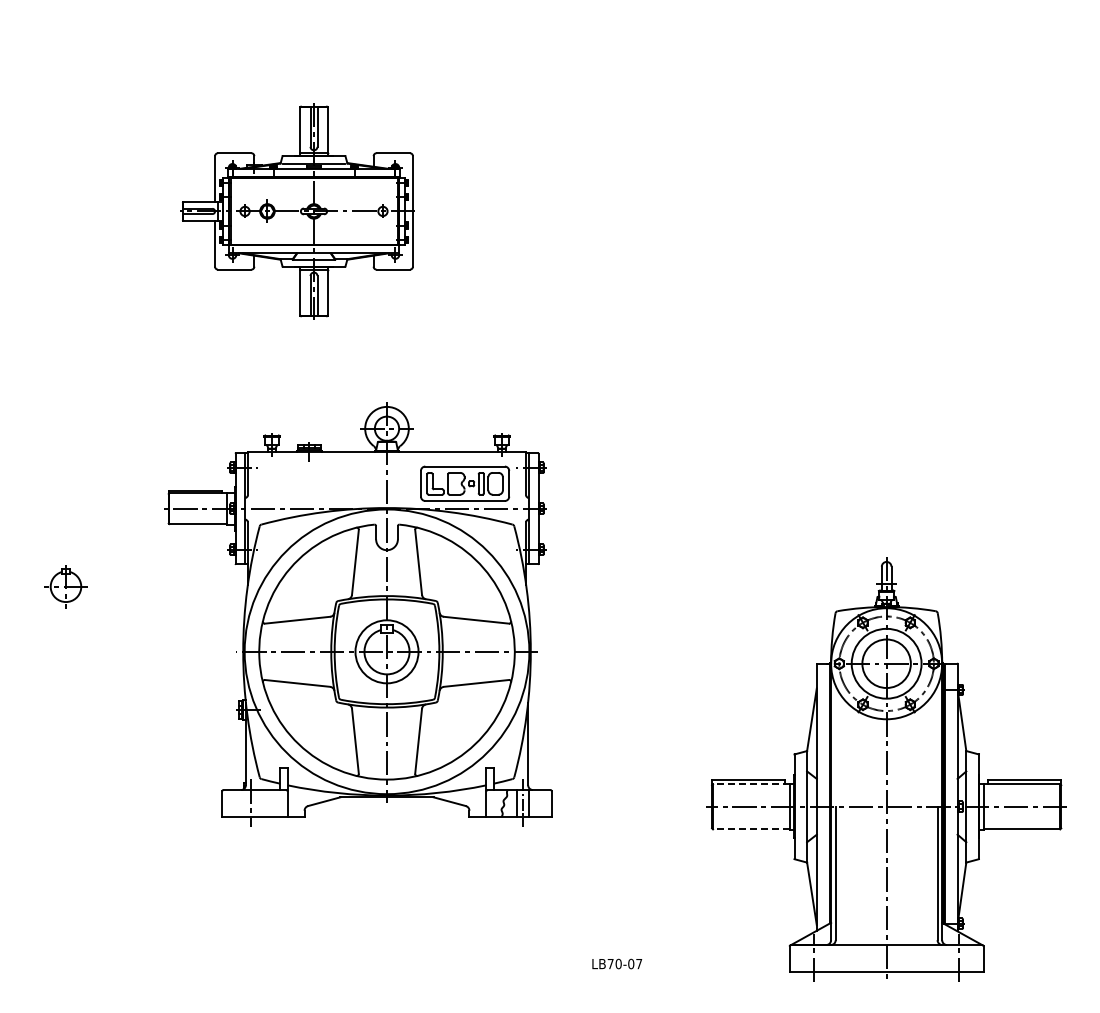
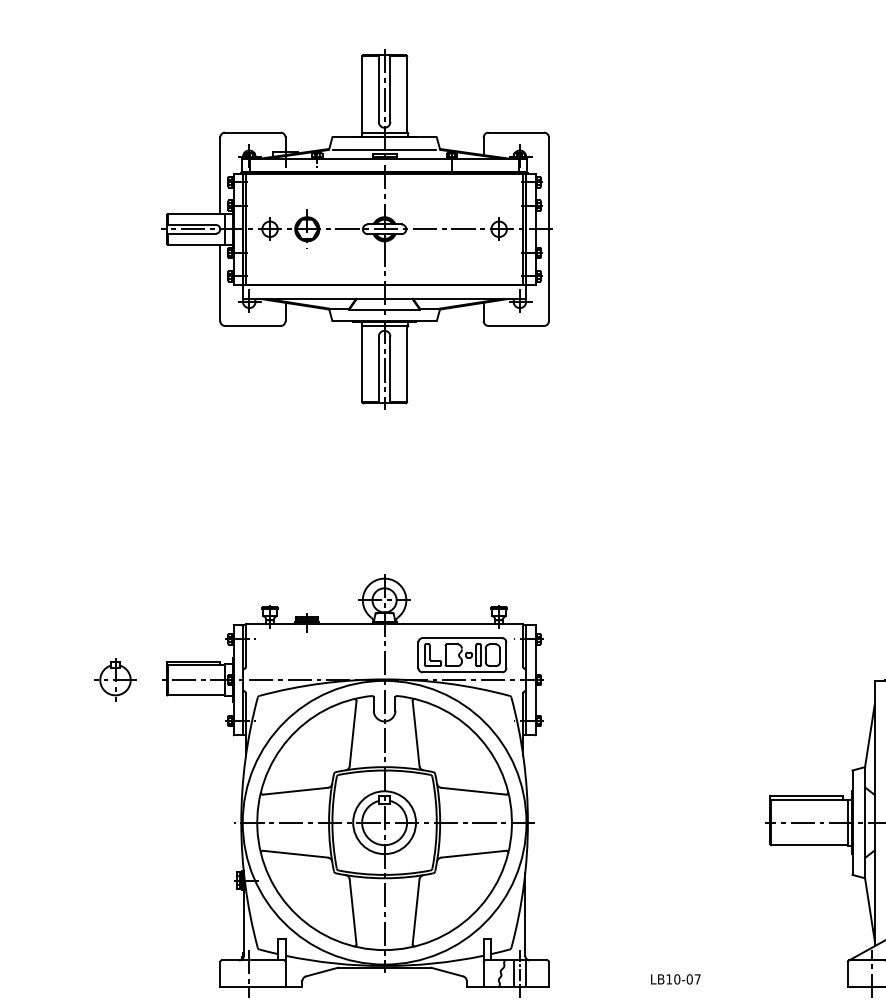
part: (297, 211) -> (357, 229), size x1.67
part: (65, 586) -> (115, 679), moved
part: (358, 614) -> (356, 785), moved
line: (750, 784) -> (808, 800), dashed -> solid
line: (750, 829) -> (808, 845), dashed -> solid
text: (610, 964) -> (669, 979), LB70-07 -> LB10-07

